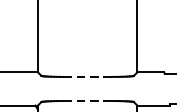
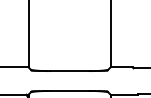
line: (88, 77) -> (70, 71), dashed -> solid
line: (88, 100) -> (70, 90), dashed -> solid

